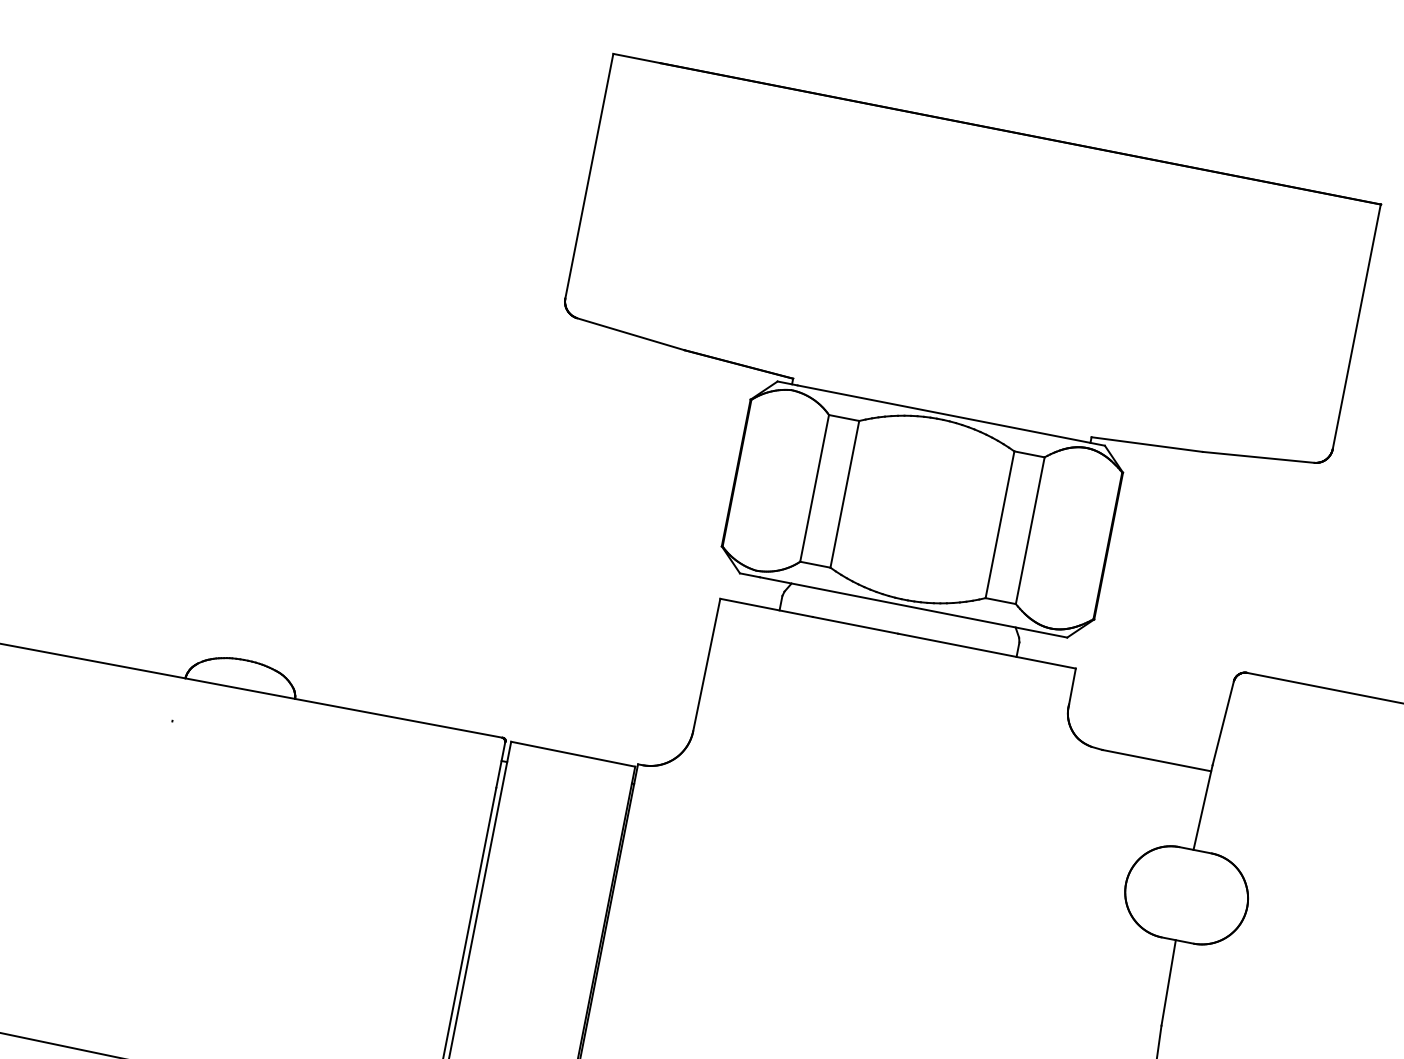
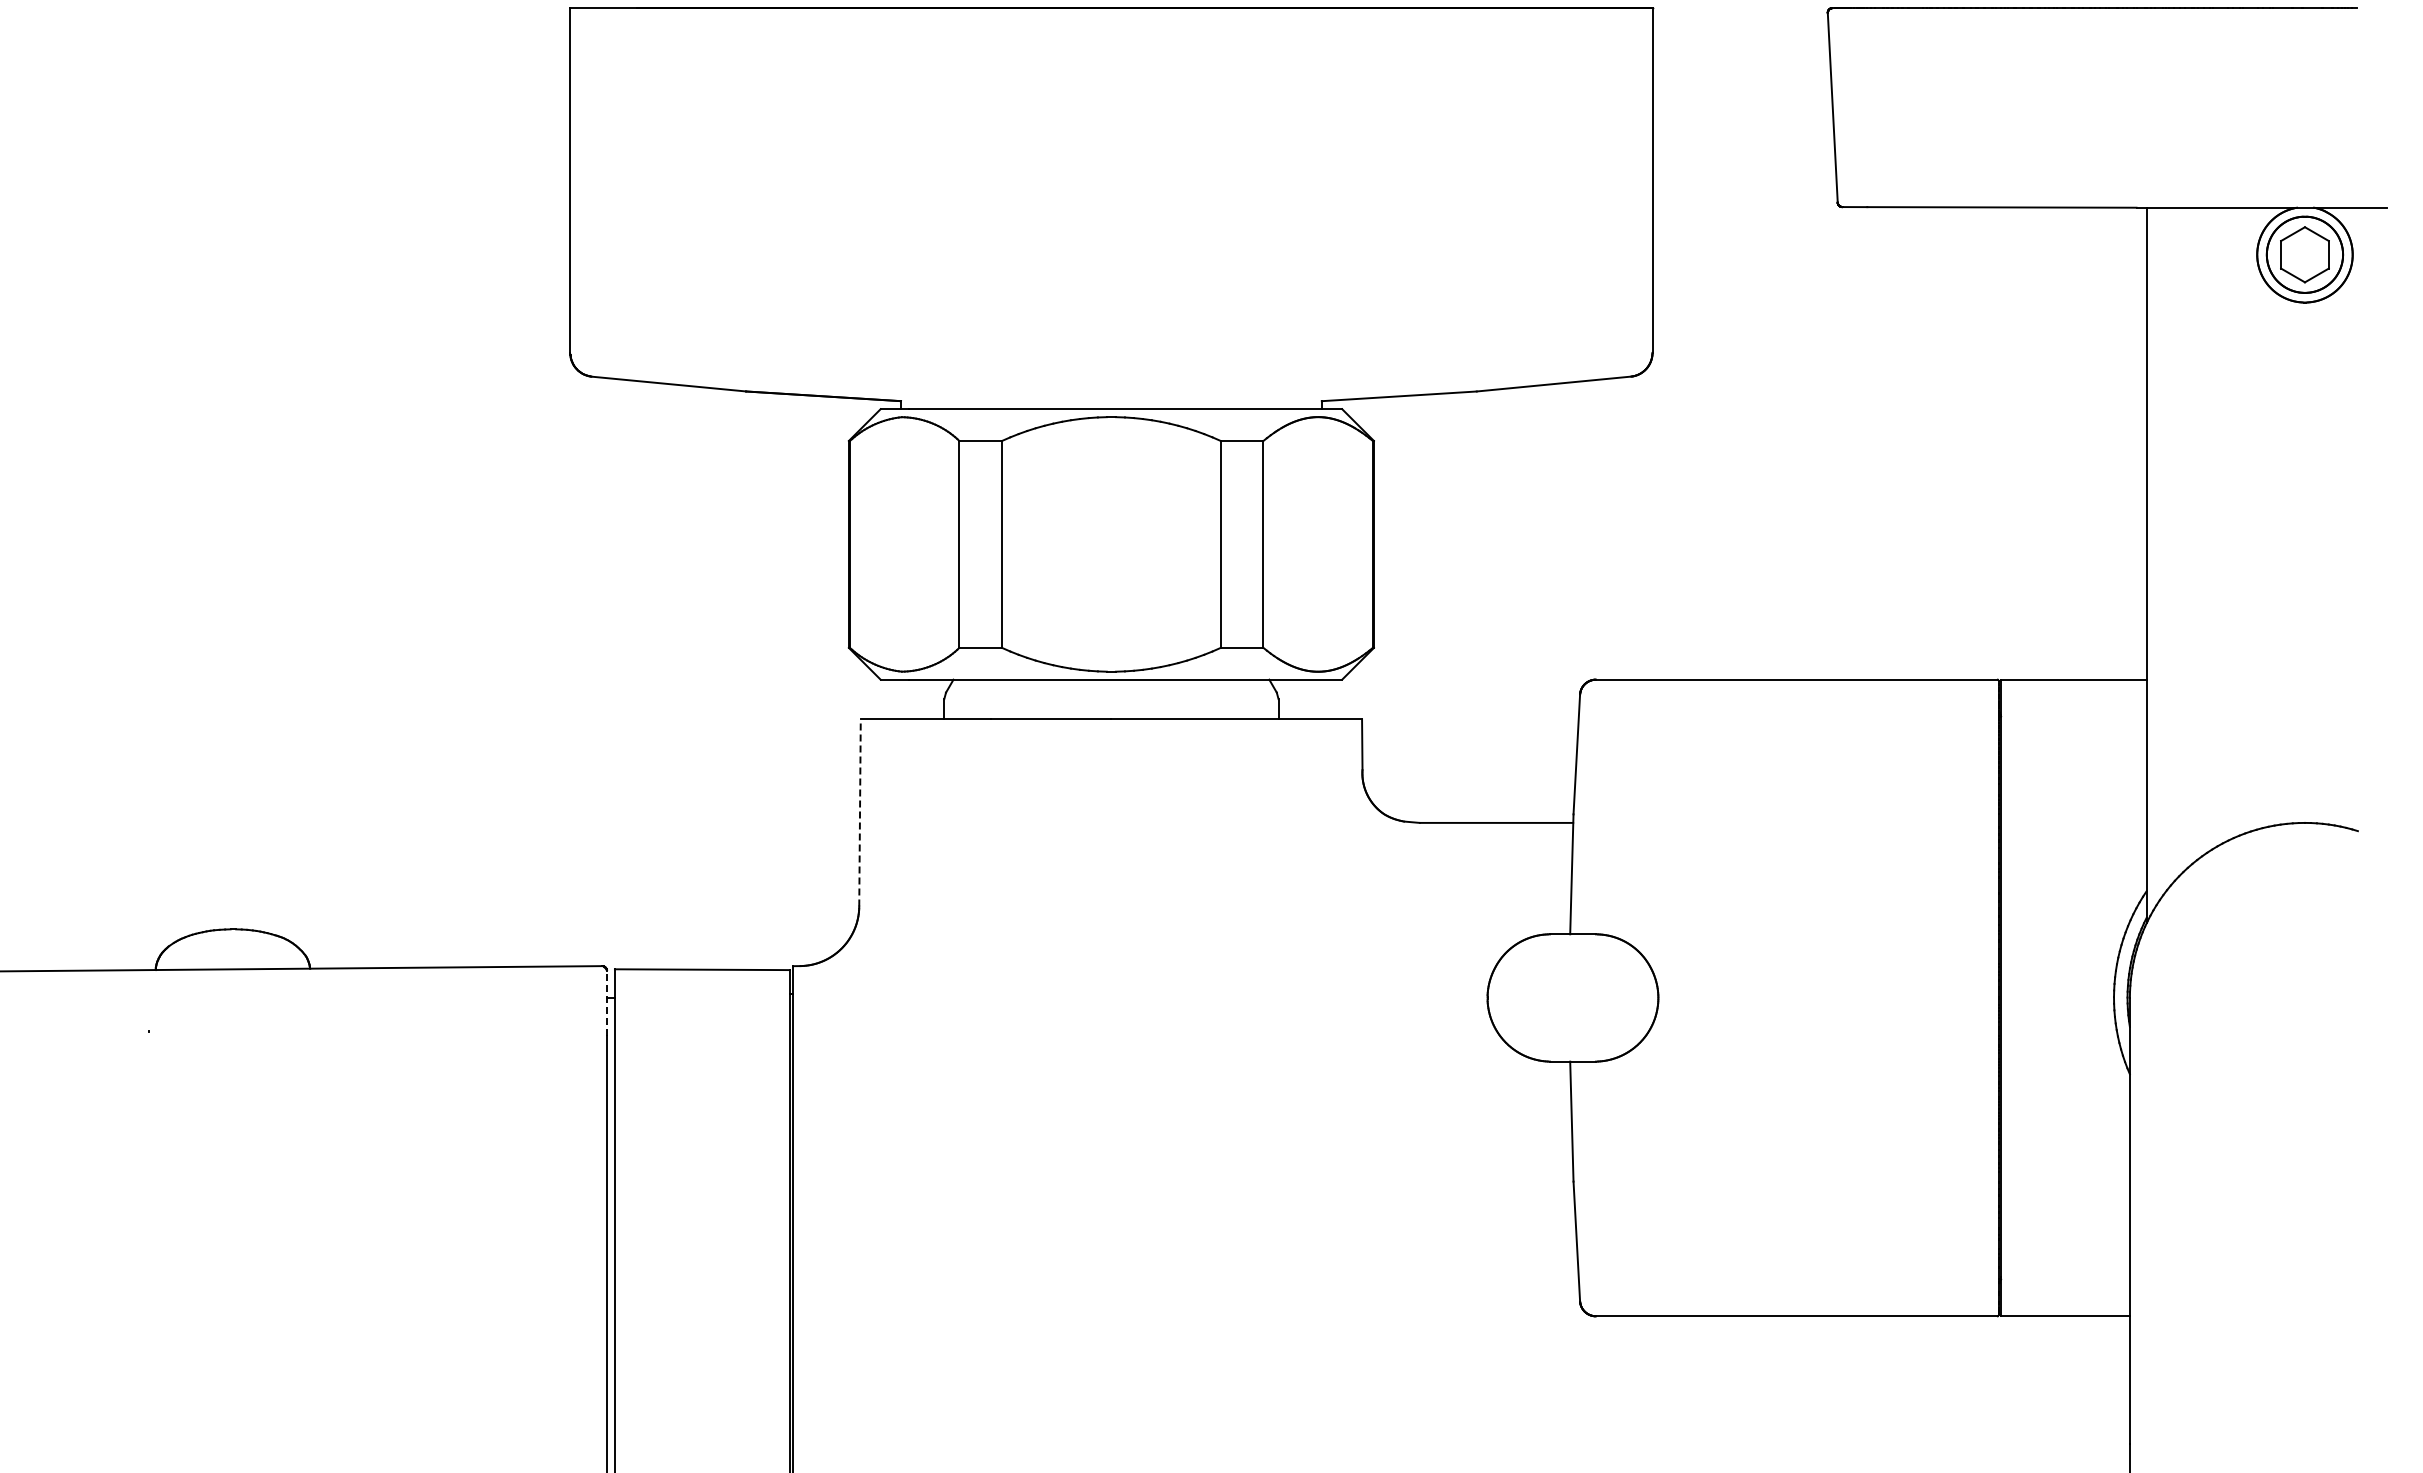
line: (707, 664) -> (860, 812), solid -> dashed
line: (500, 764) -> (606, 1002), solid -> dashed

